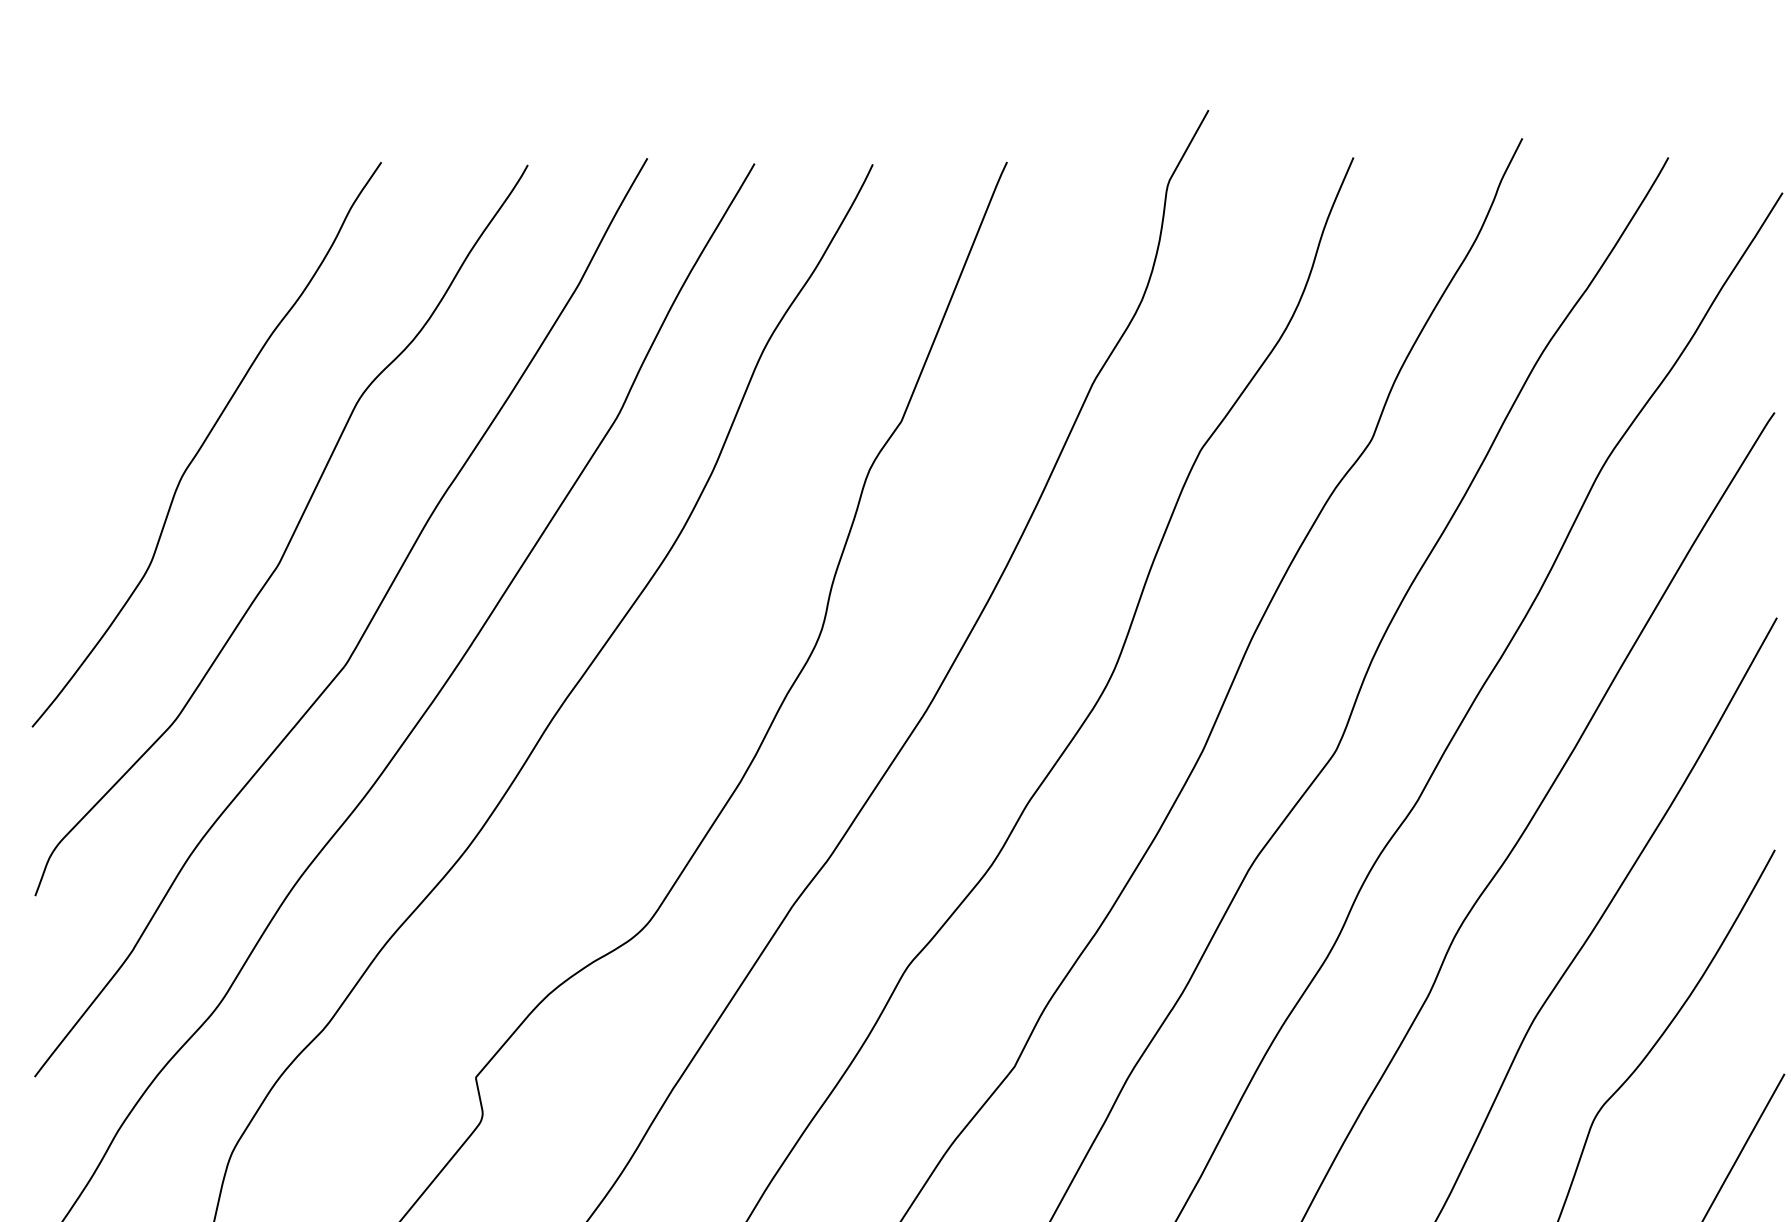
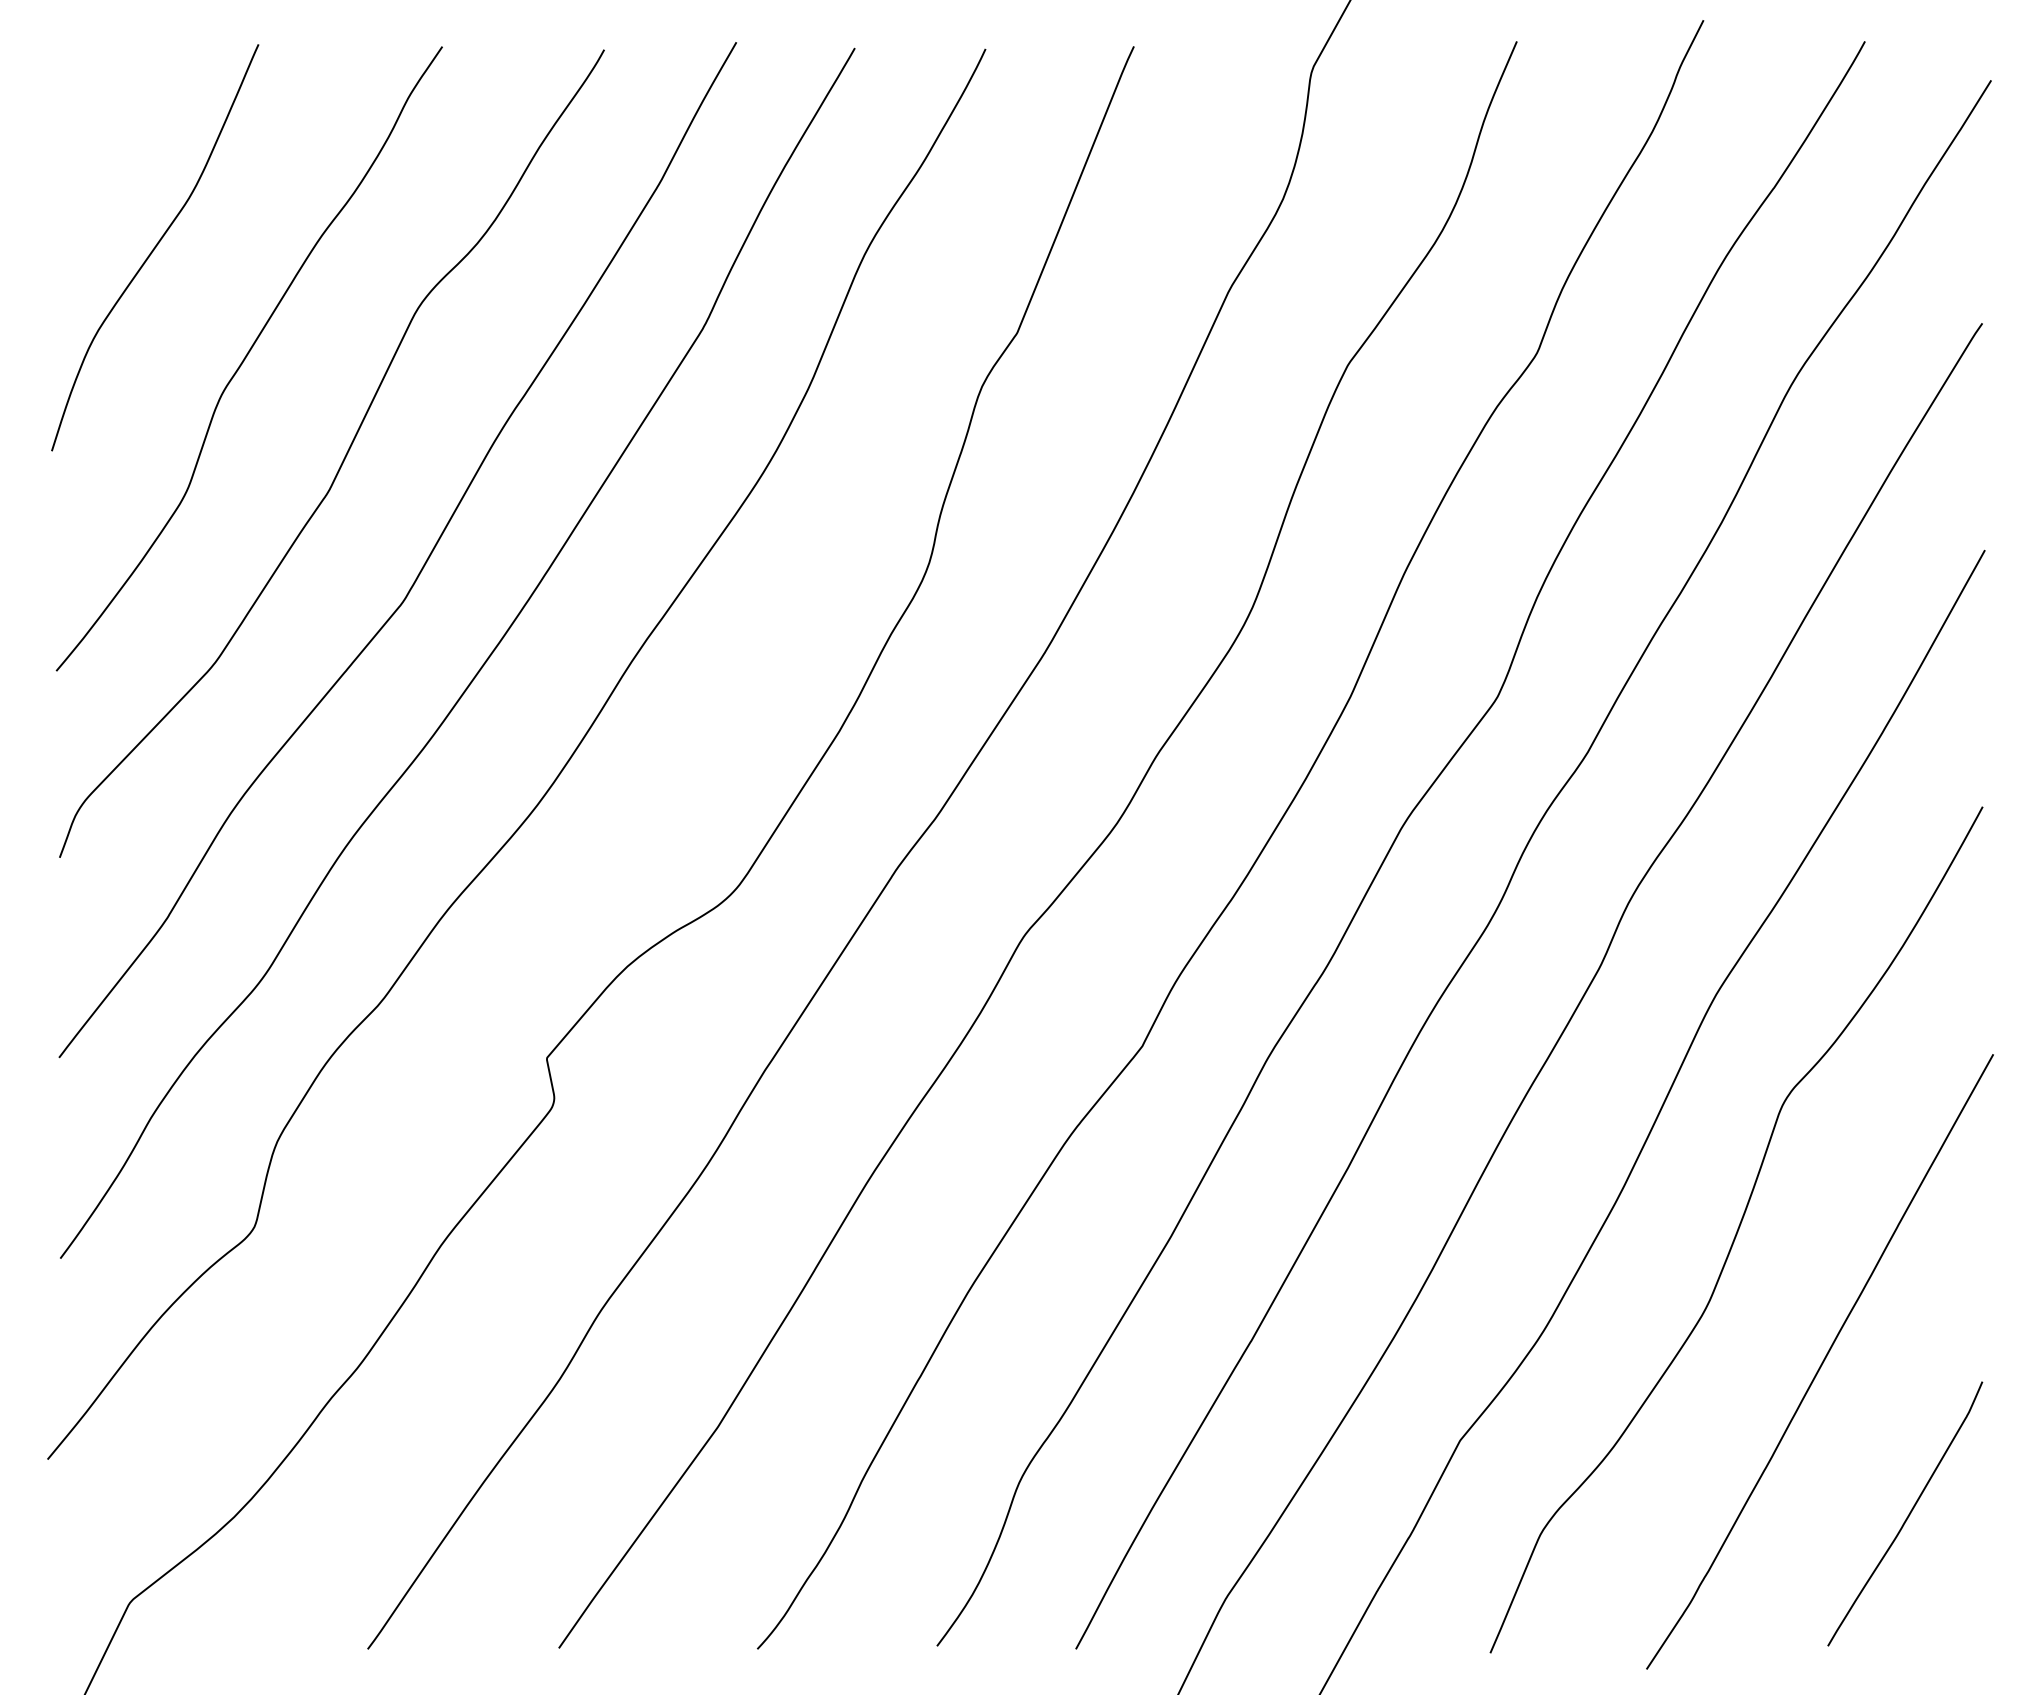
curve: (121, 343) -> (155, 247), added

